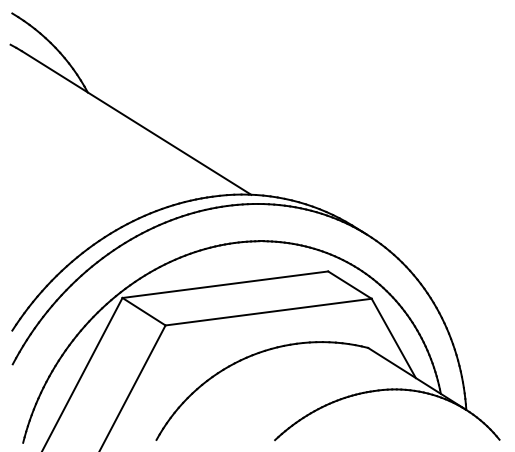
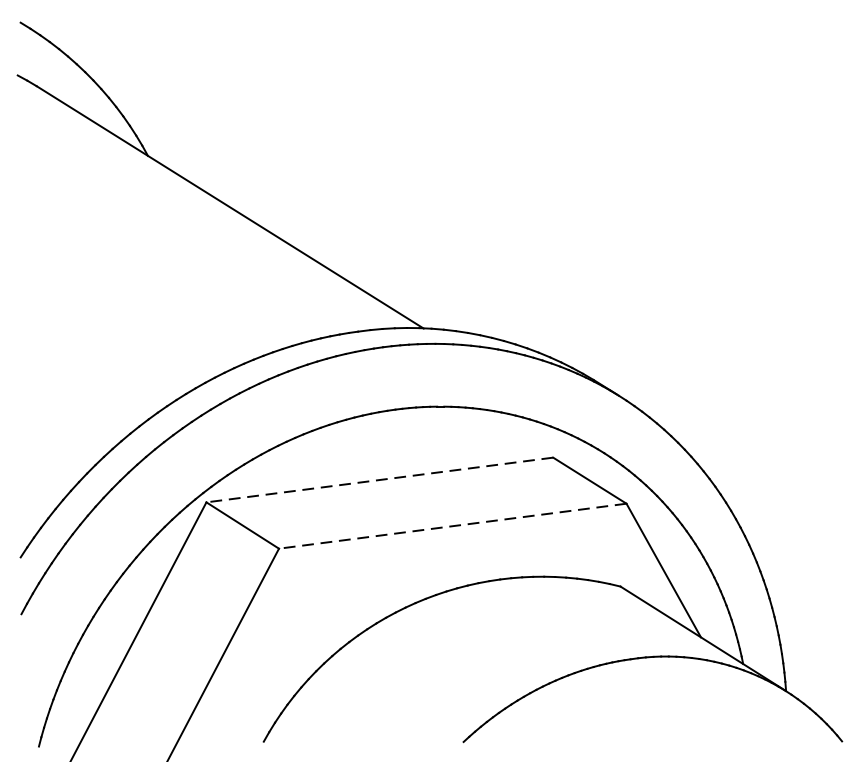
line: (225, 284) -> (380, 479), solid -> dashed
line: (268, 312) -> (452, 526), solid -> dashed

